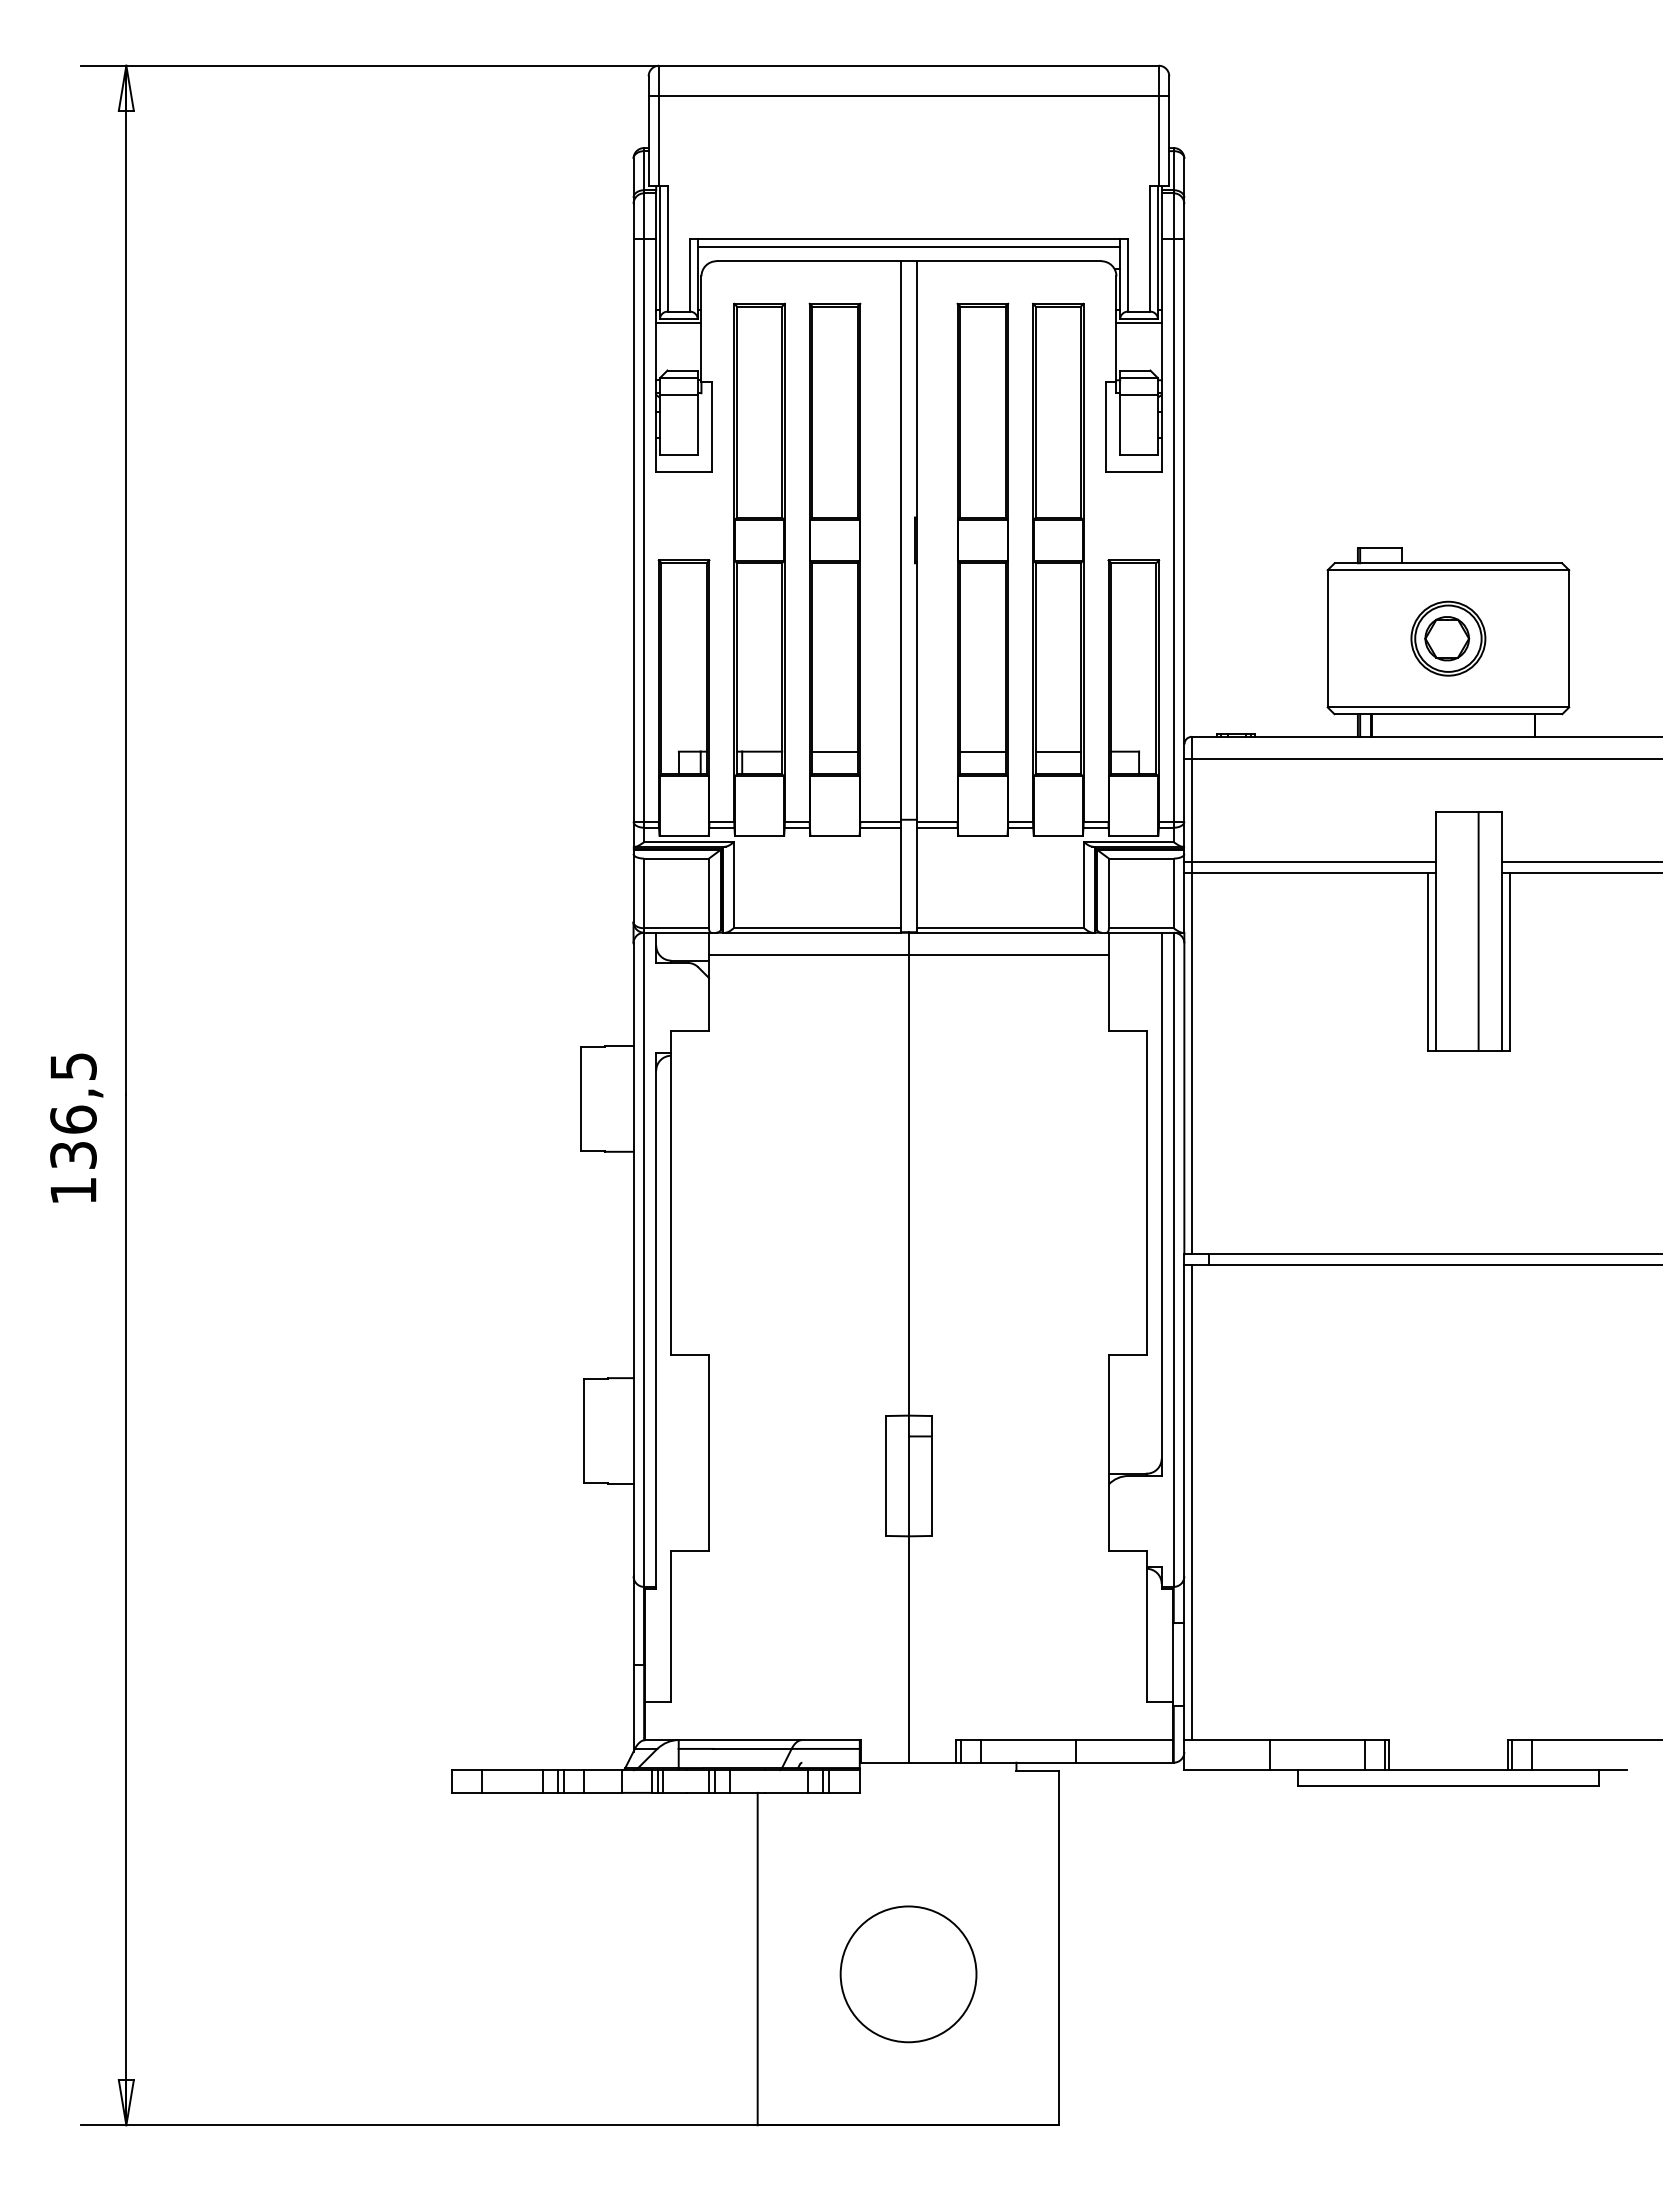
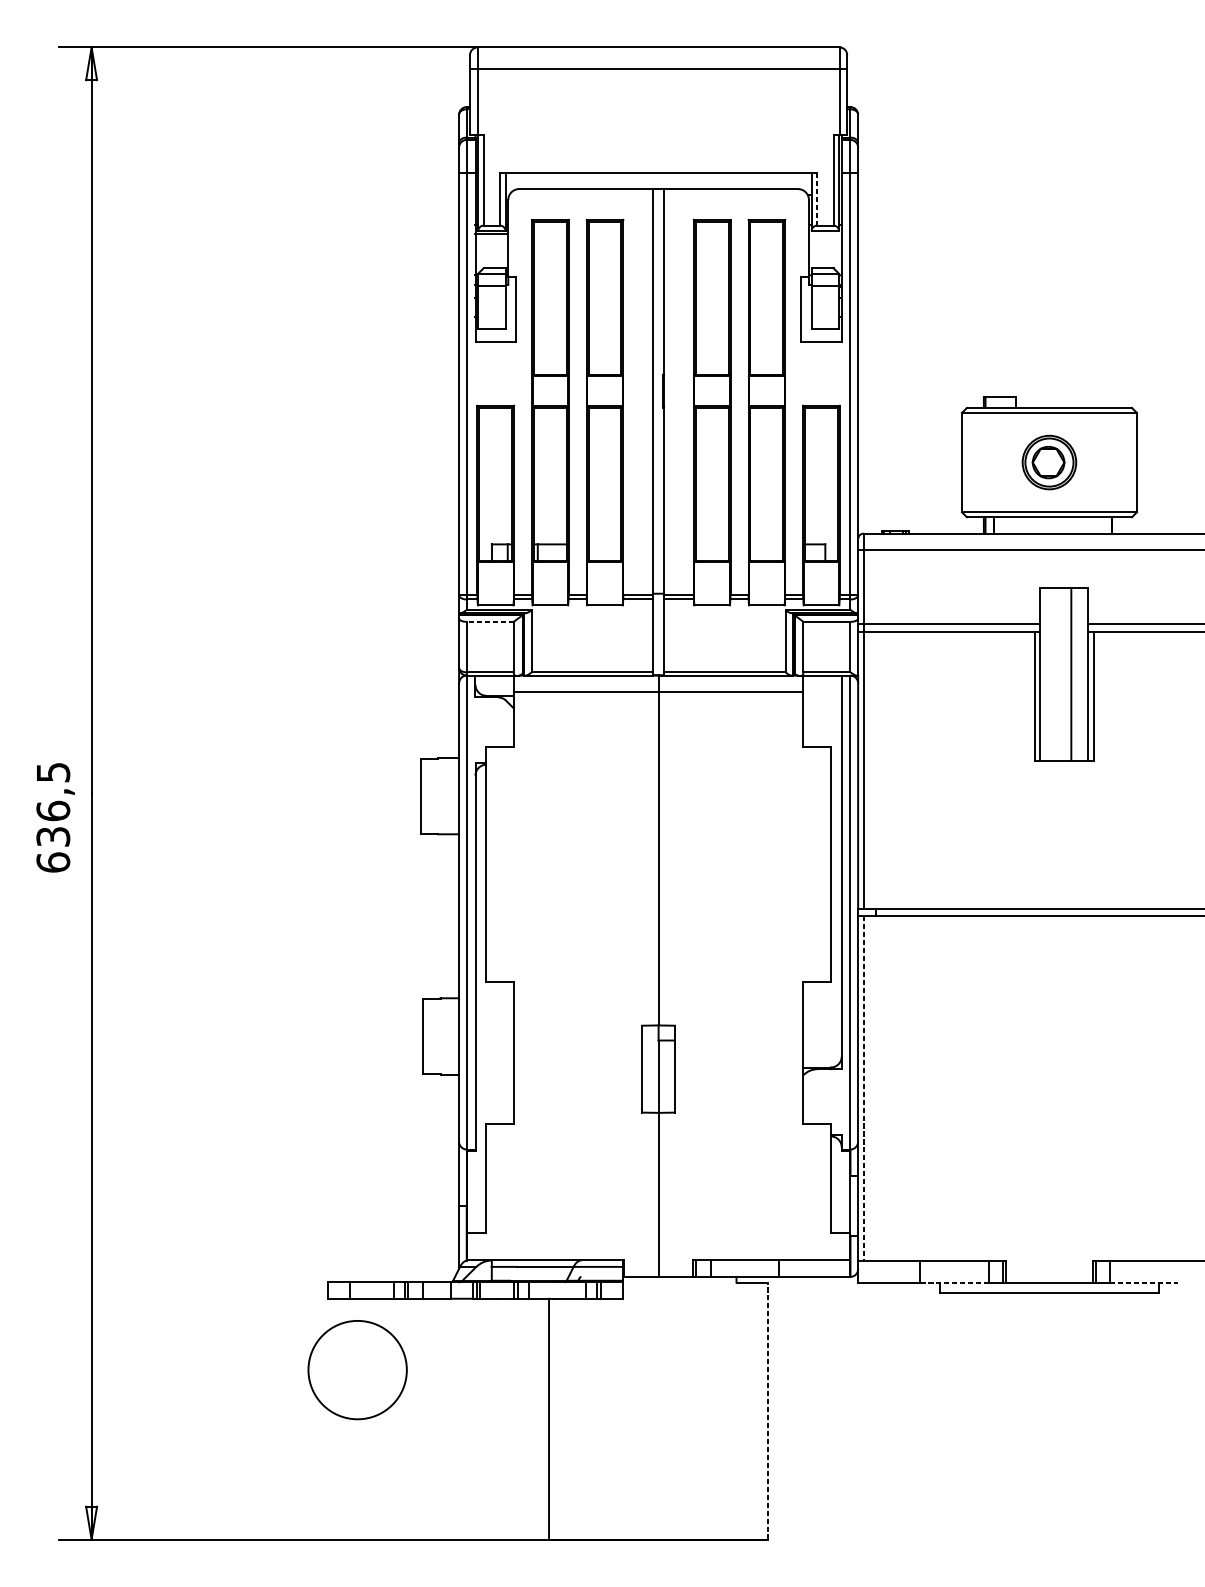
line: (908, 246) -> (658, 178), removed
line: (1127, 275) -> (816, 199), solid -> dashed
line: (1138, 323) -> (824, 234), removed
line: (834, 751) -> (604, 544), removed
line: (982, 751) -> (711, 544), removed
line: (1057, 751) -> (766, 544), removed
line: (676, 858) -> (490, 621), solid -> dashed
text: (73, 1190) -> (53, 862), 136,5 -> 636,5
line: (1191, 1502) -> (863, 1088), solid -> dashed
line: (1317, 1770) -> (954, 1282), solid -> dashed
line: (1579, 1770) -> (1144, 1282), solid -> dashed
line: (1059, 1947) -> (767, 1410), solid -> dashed
circle: (908, 1974) -> (357, 1370), moved

